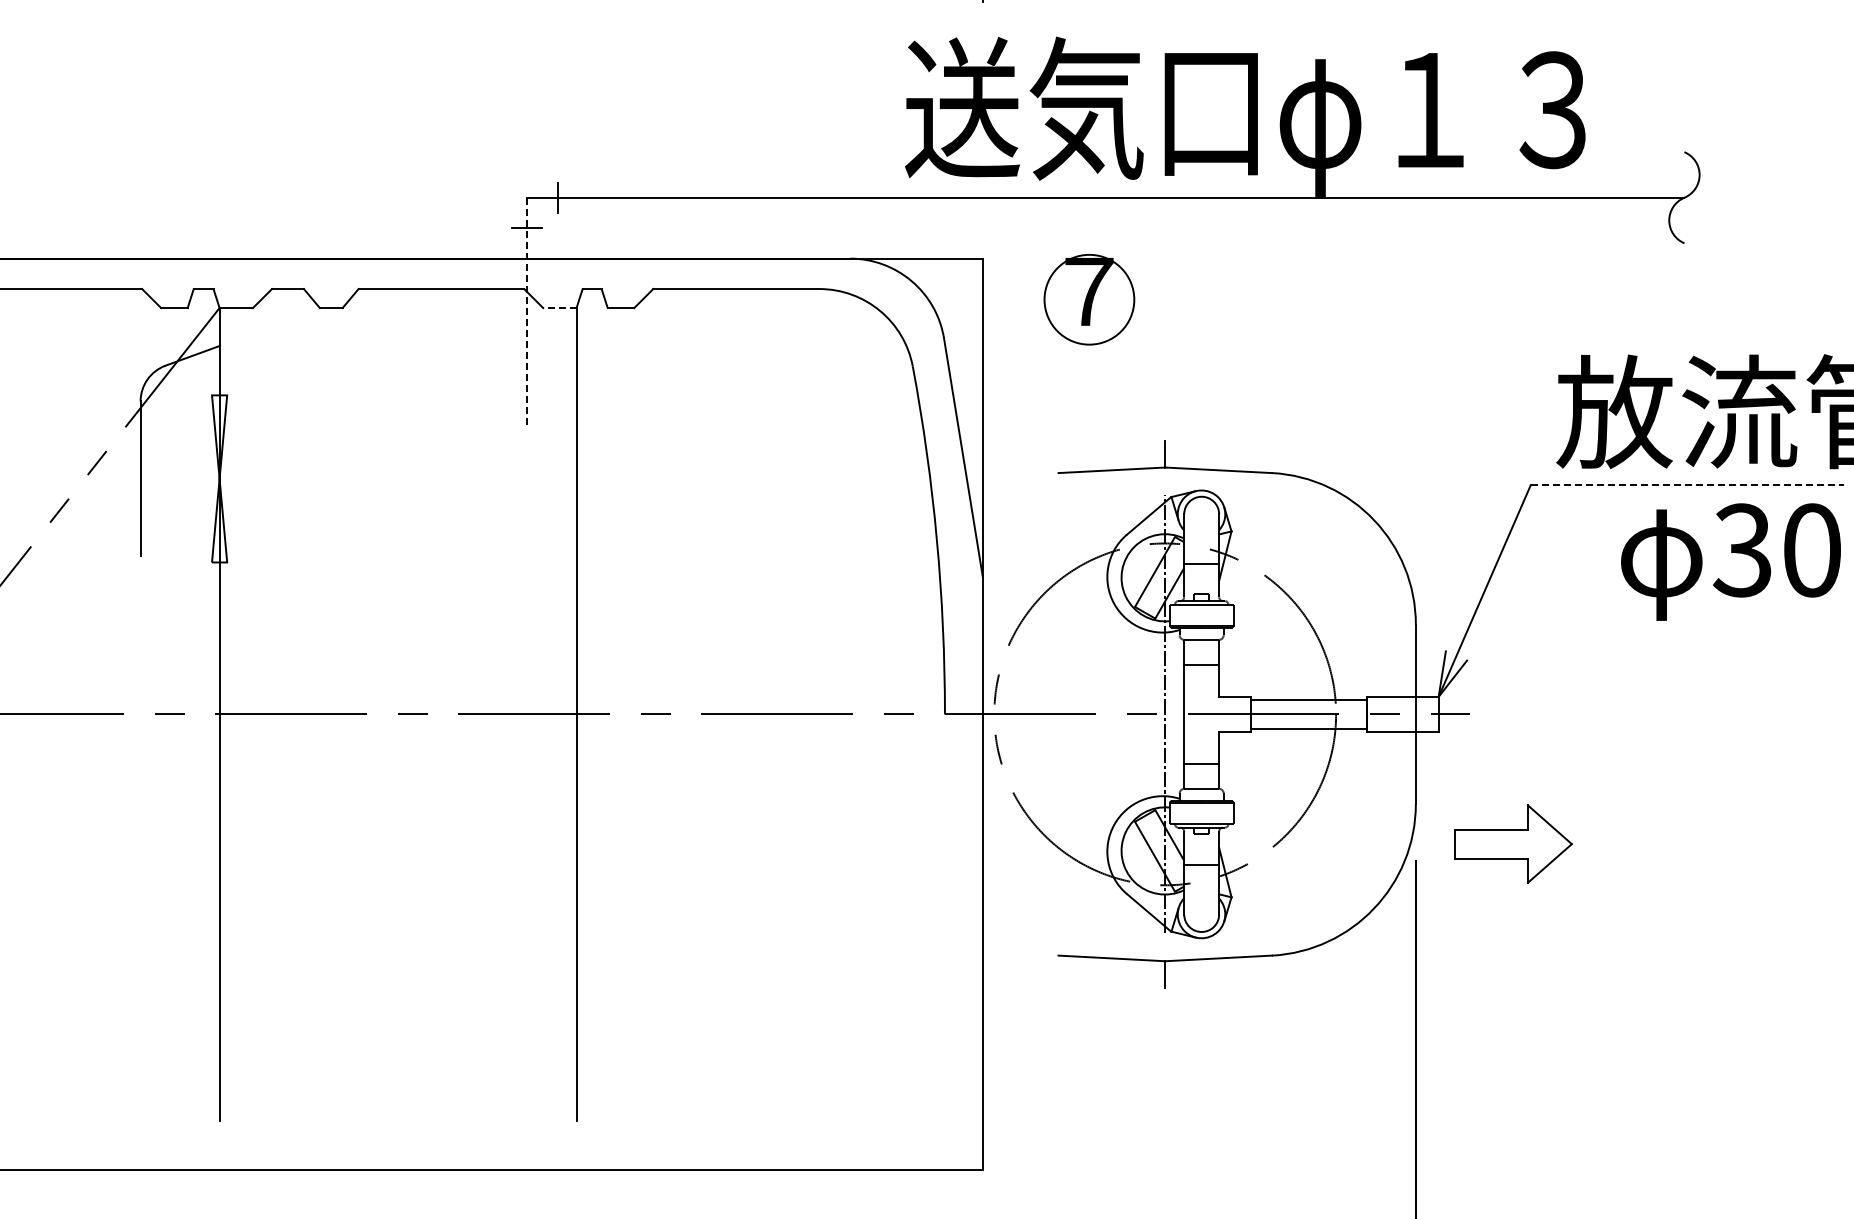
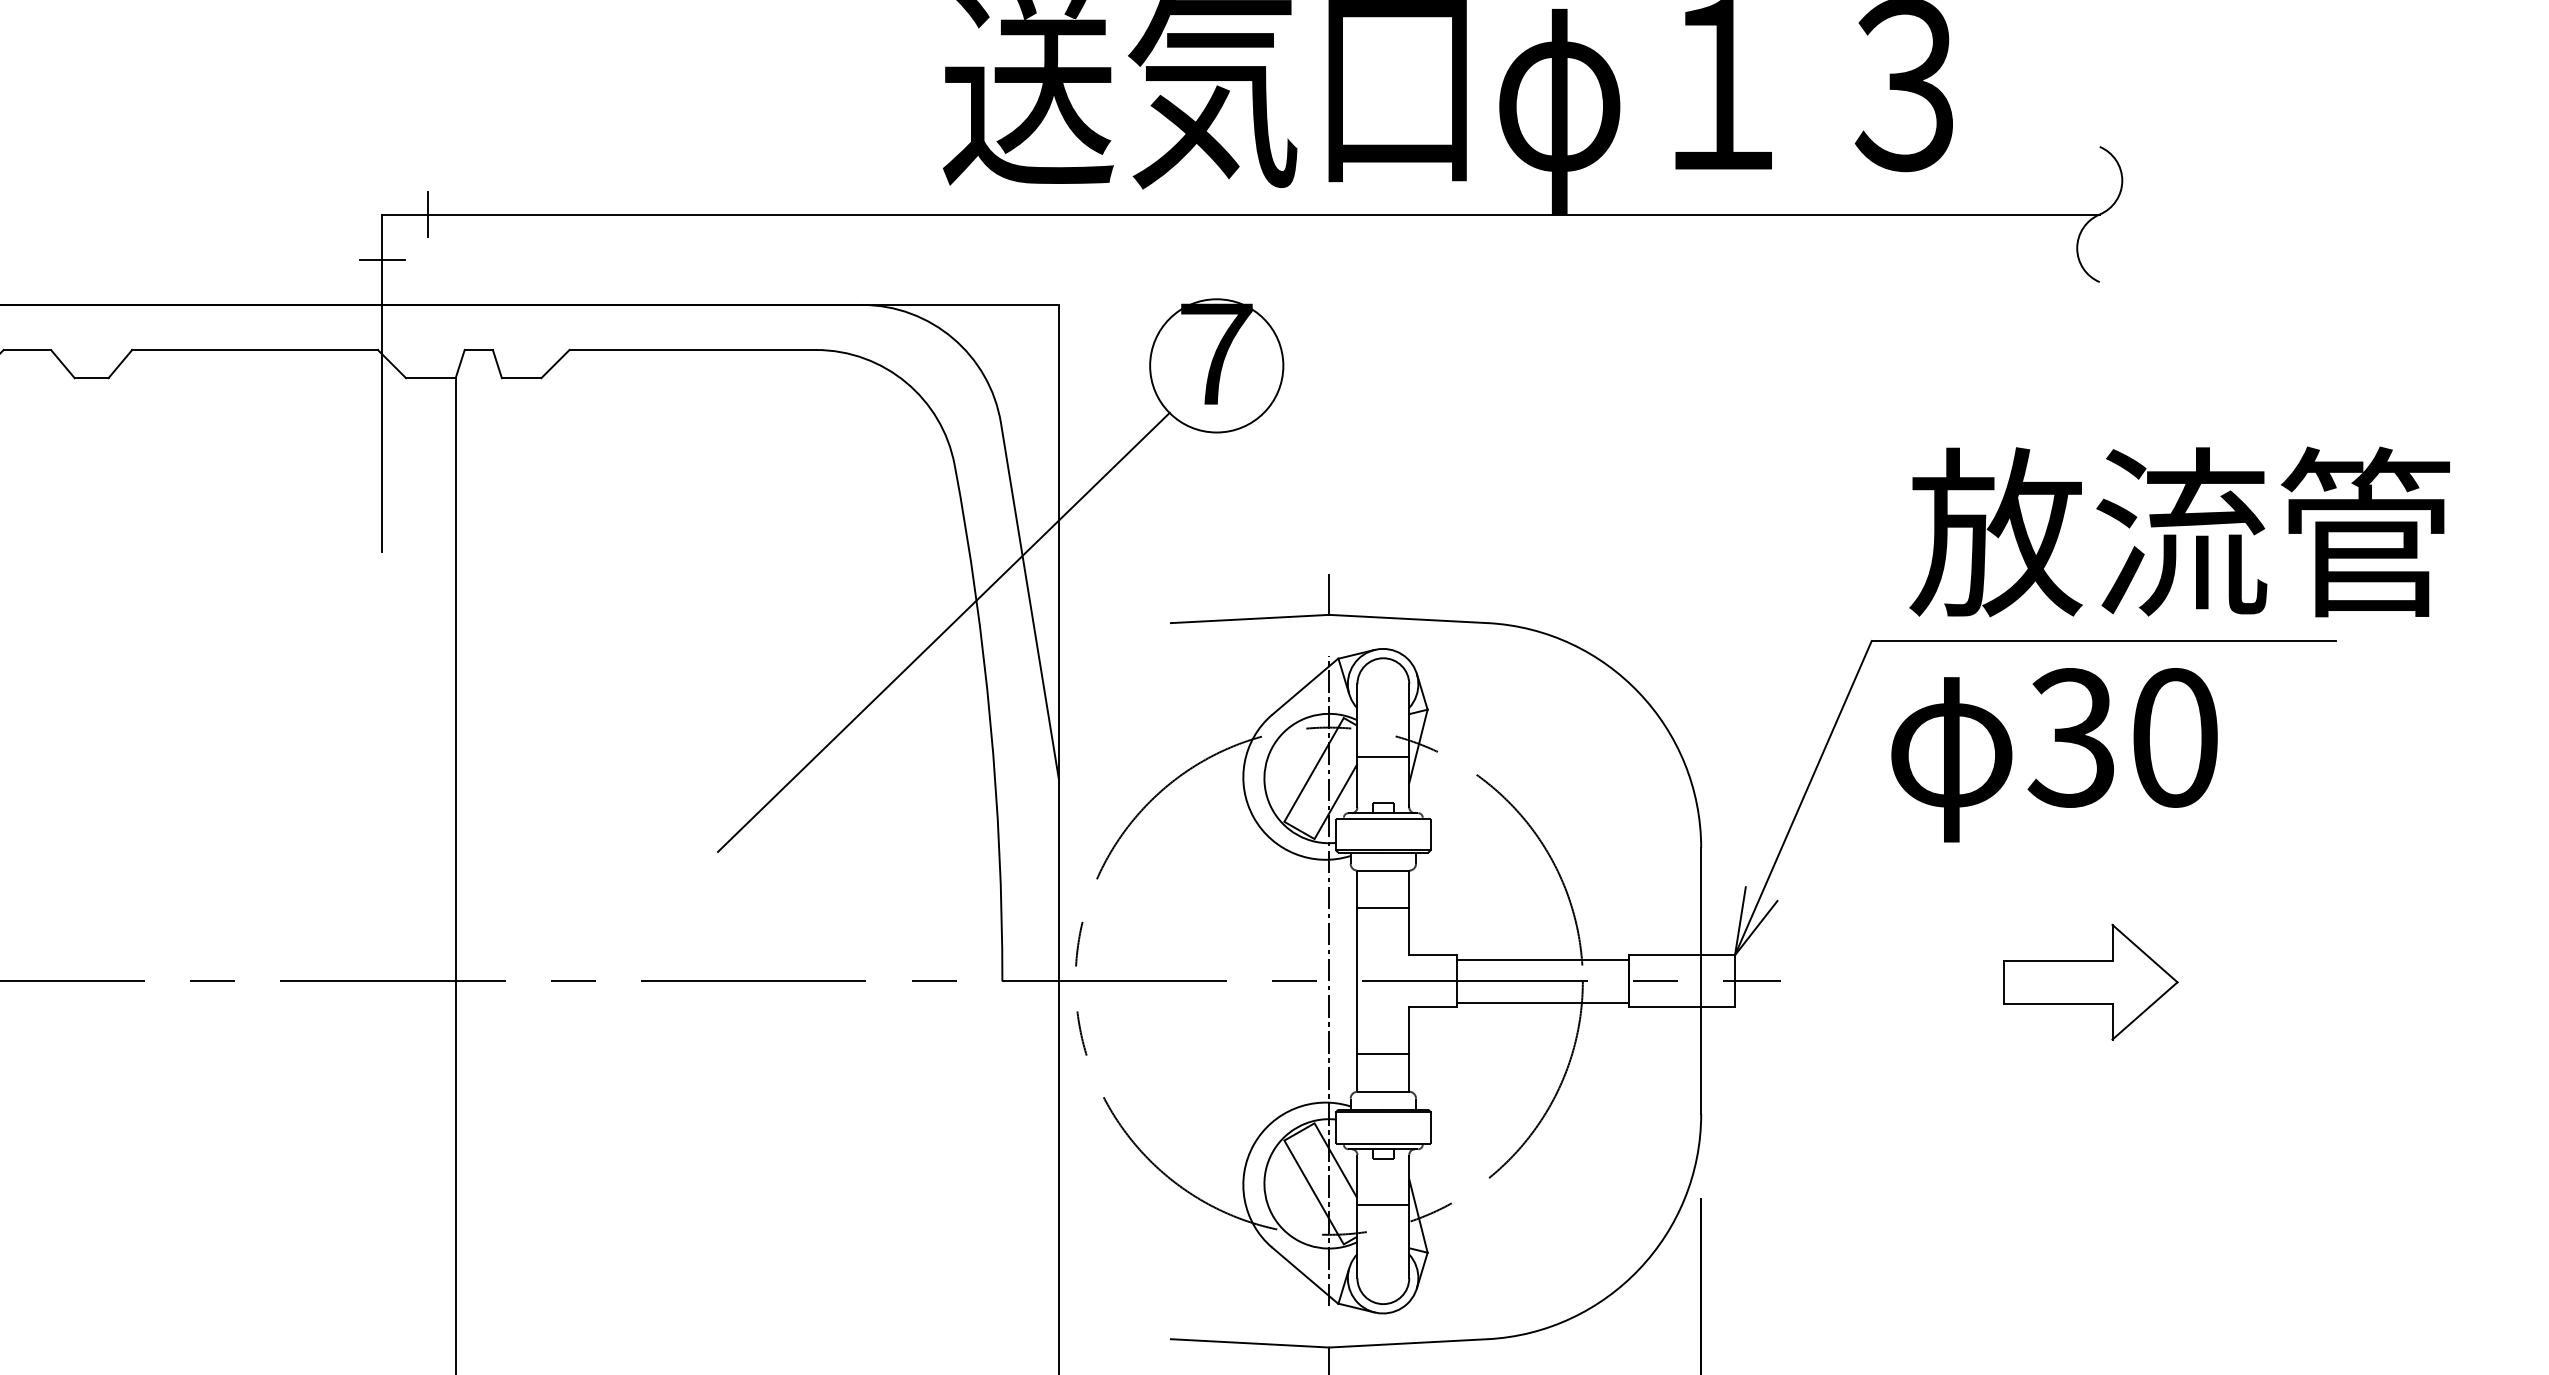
line: (559, 308) -> (430, 378), dashed -> solid
line: (527, 311) -> (382, 383), dashed -> solid
line: (905, 479) -> (943, 632), added
line: (1687, 485) -> (2104, 641), dashed -> solid
text: (1730, 561) -> (2053, 754), moved
part: (1513, 843) -> (2090, 981), moved

